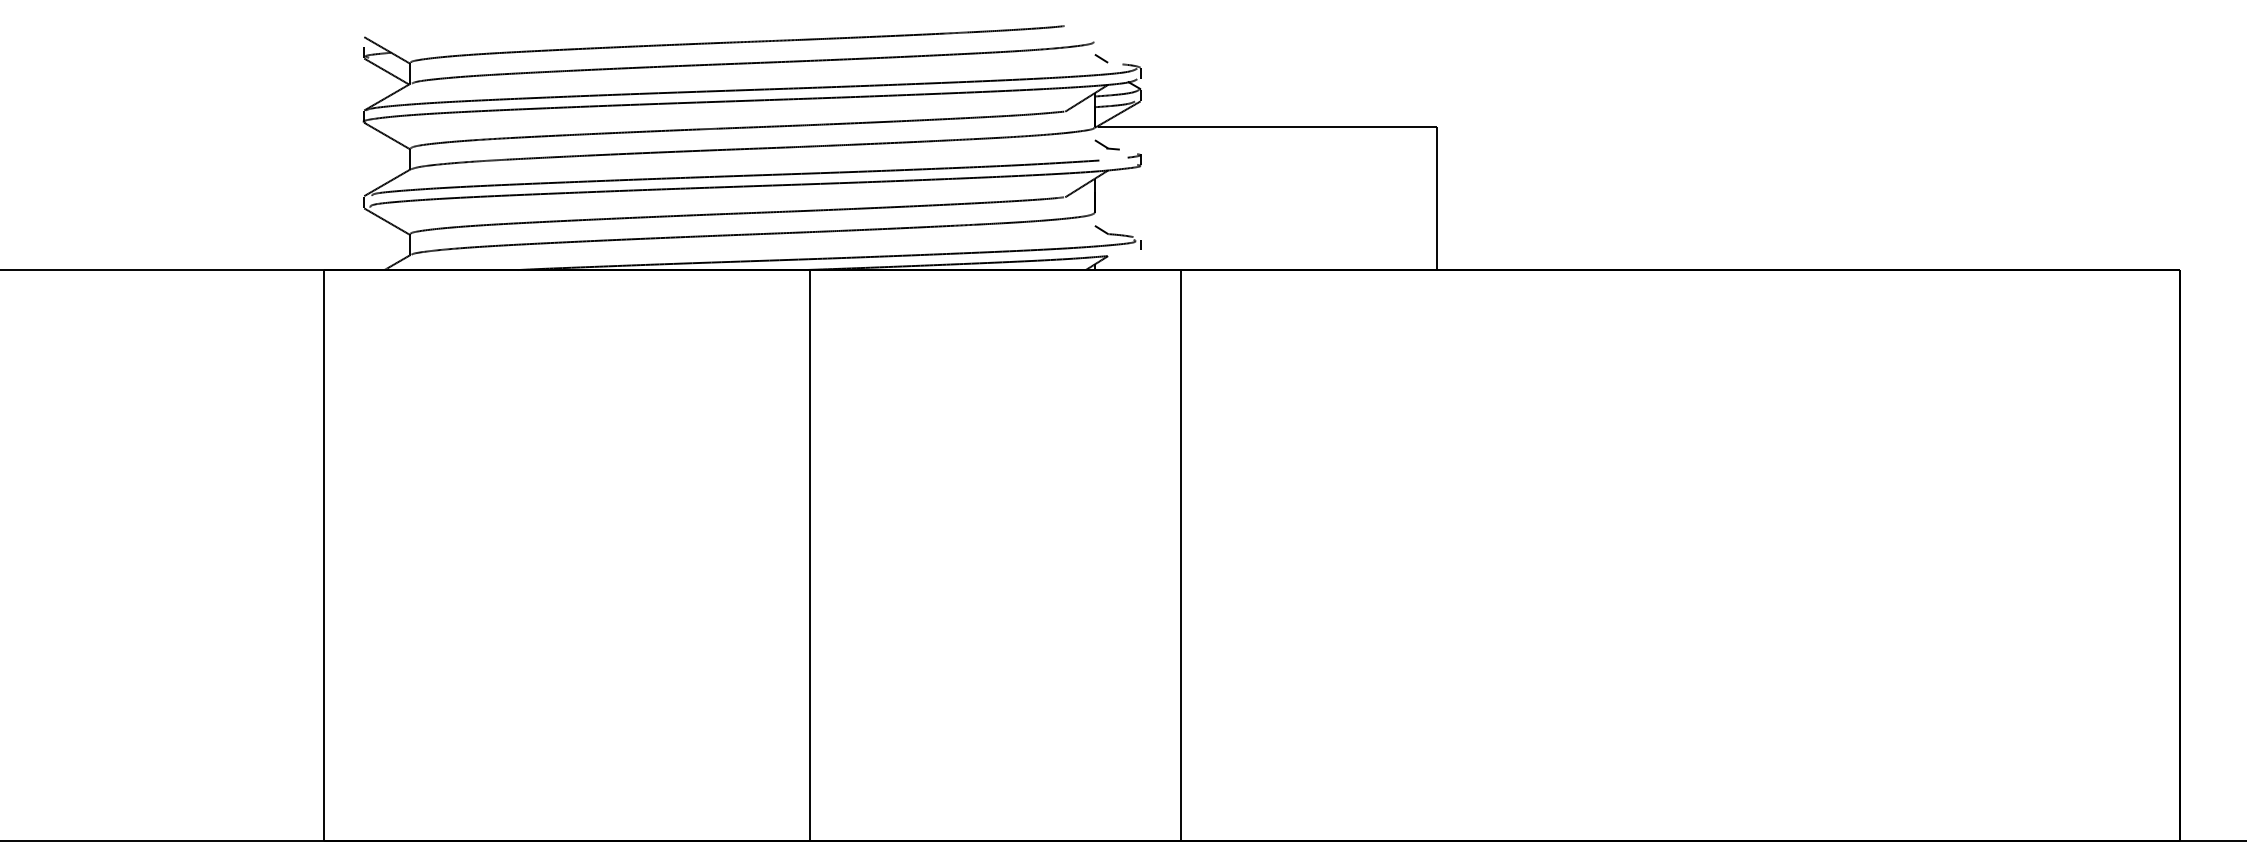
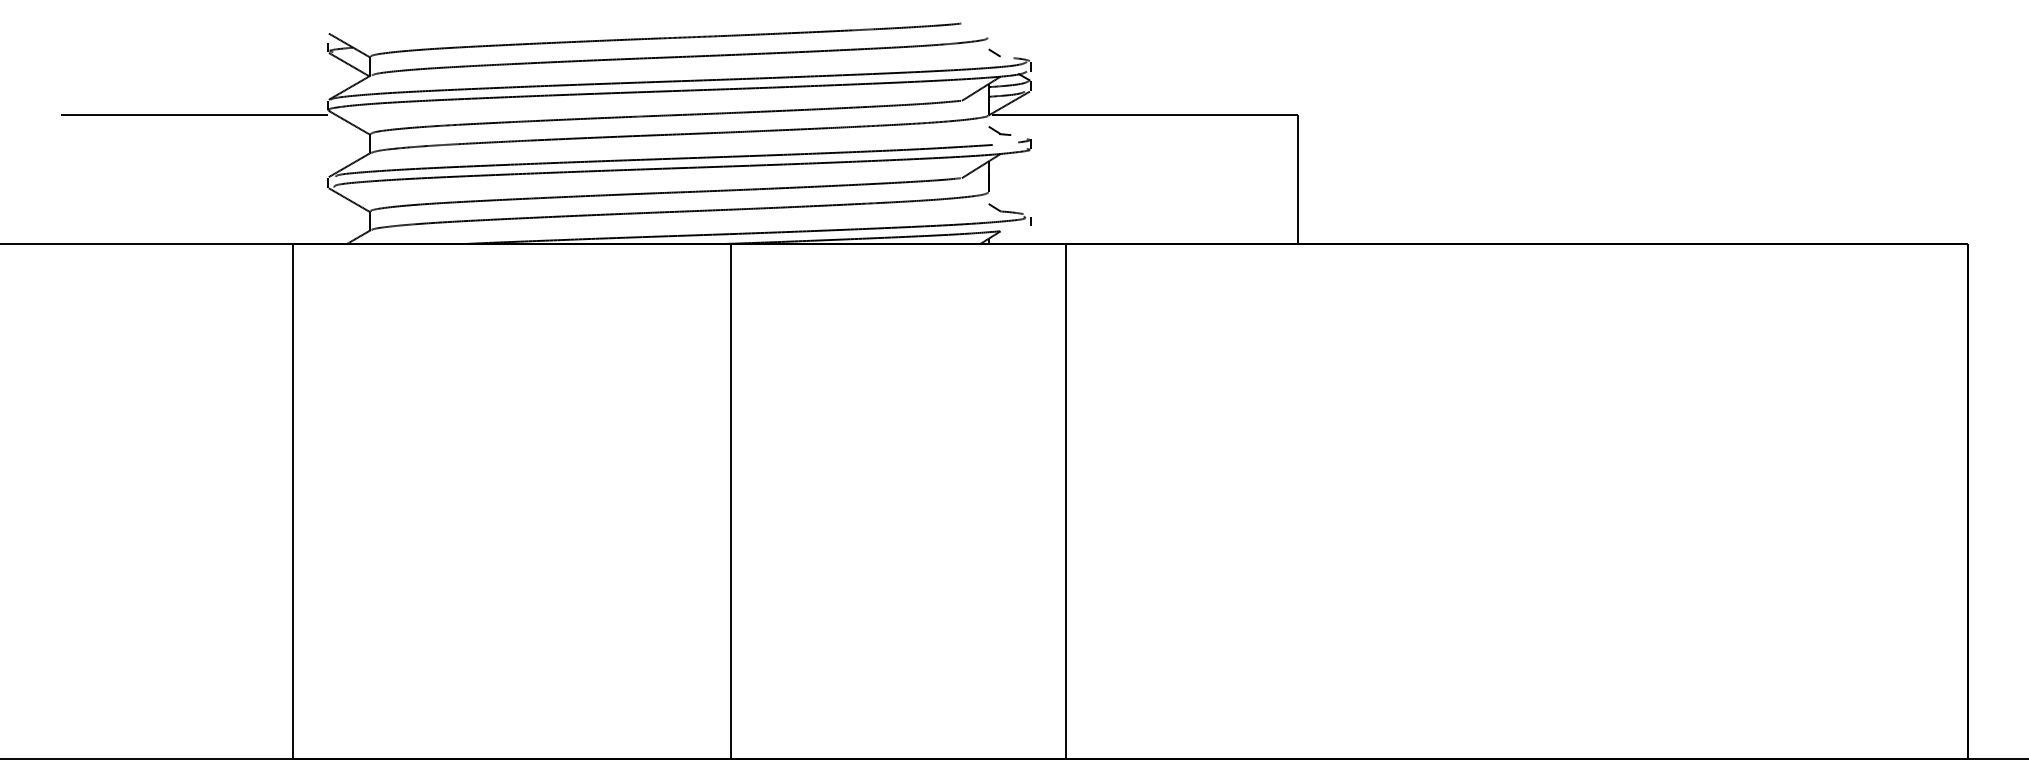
line: (215, 127) -> (194, 115), added

